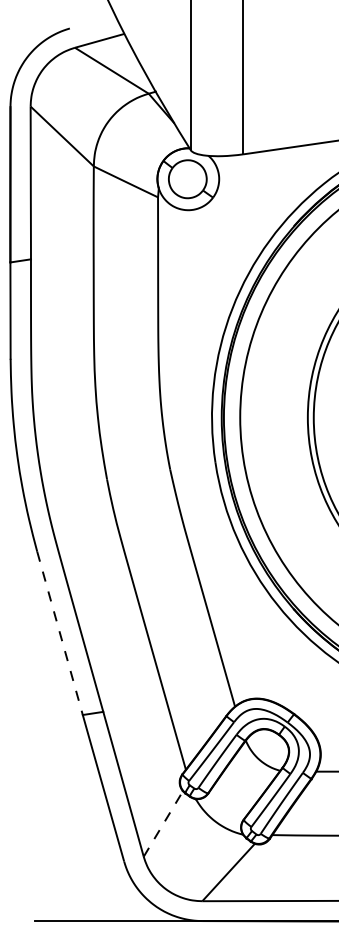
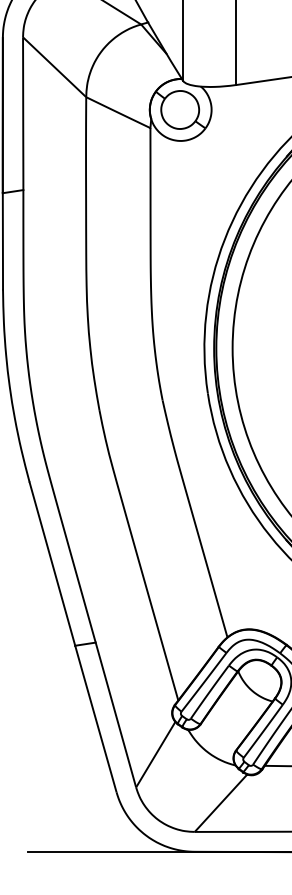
line: (60, 633) -> (52, 564), dashed -> solid
line: (163, 824) -> (155, 755), dashed -> solid

